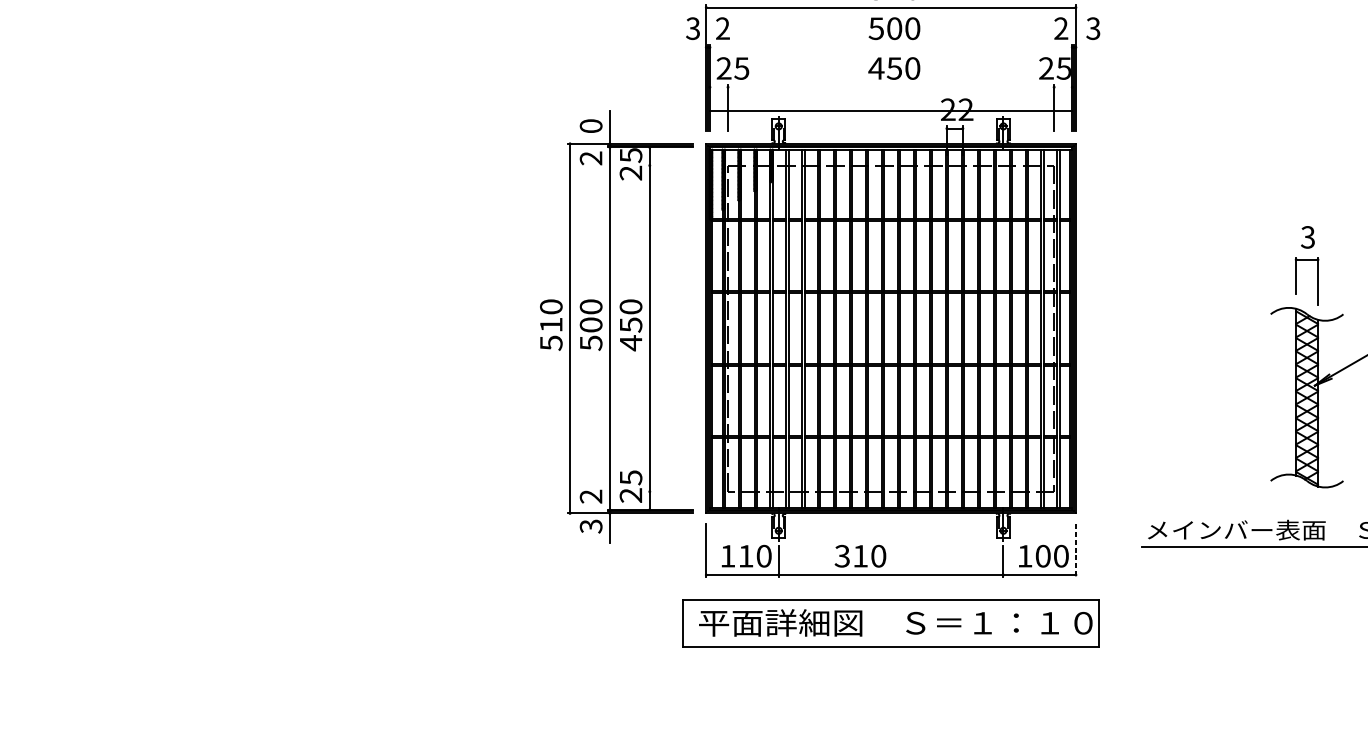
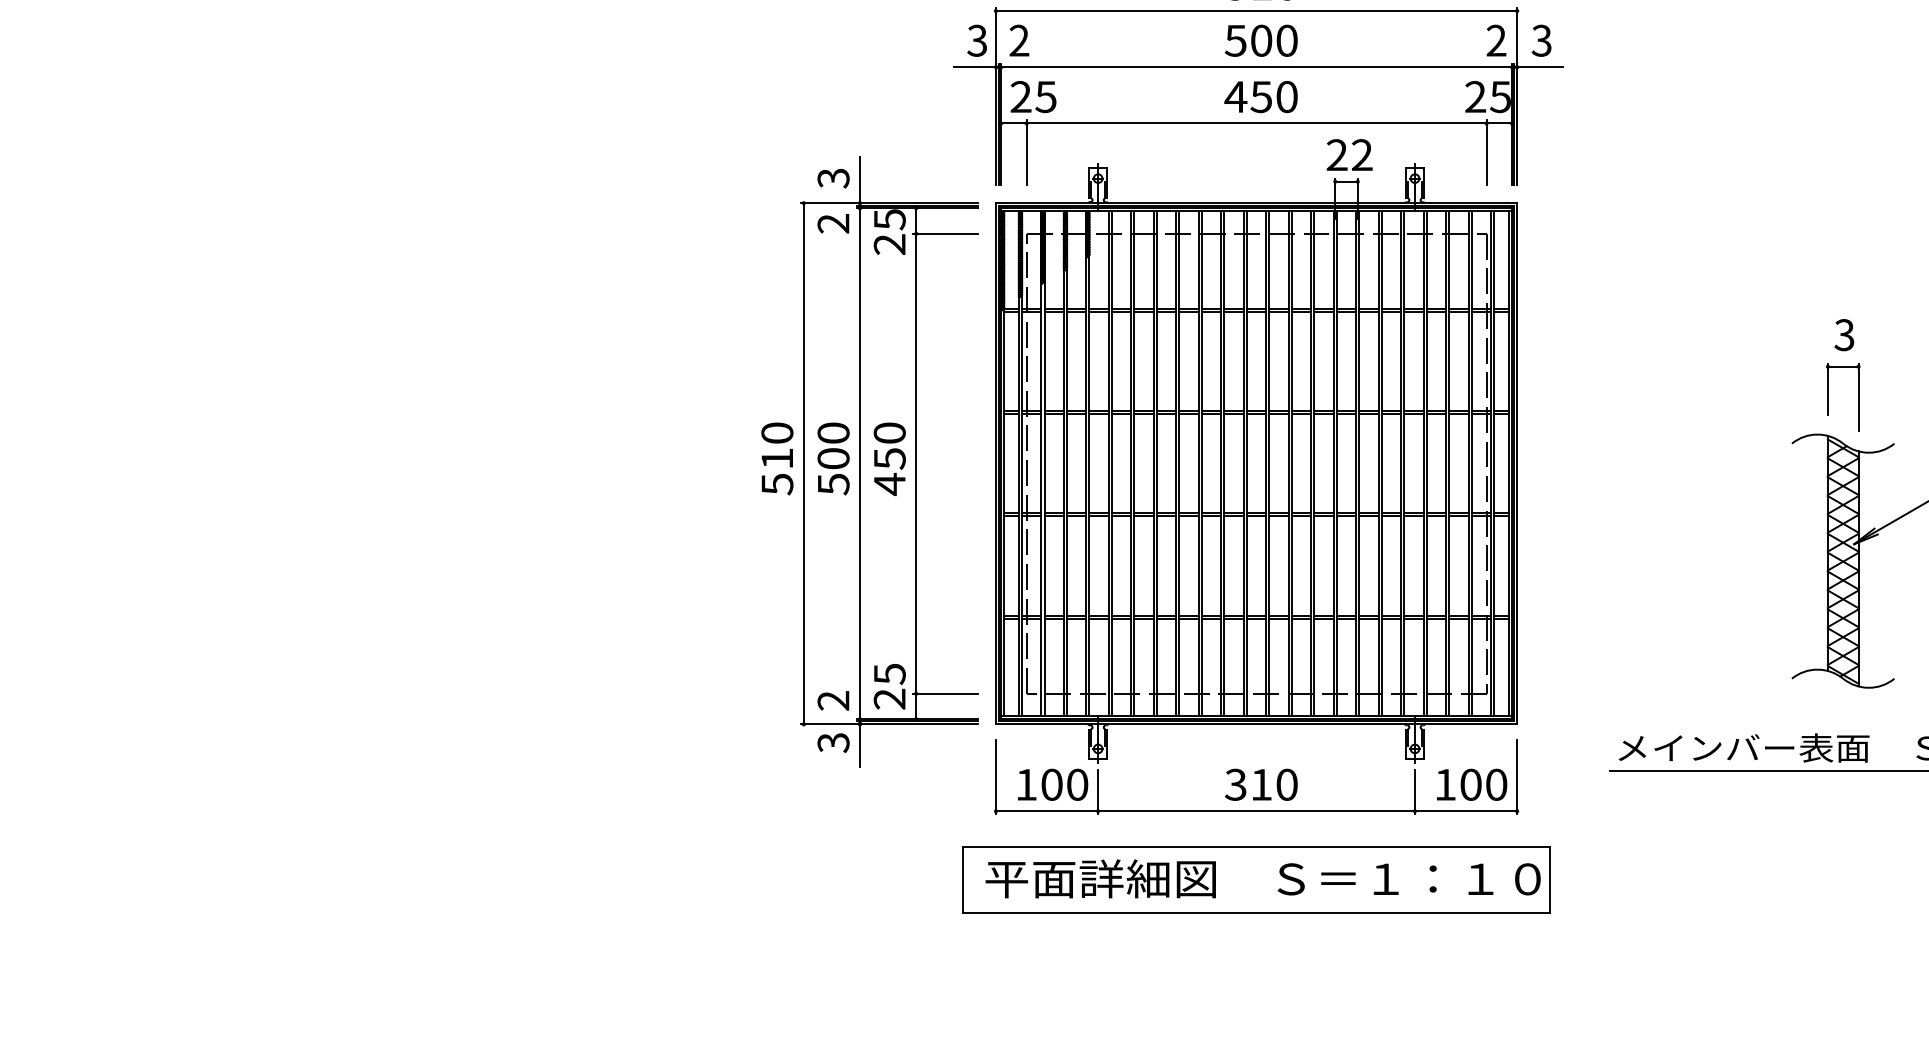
line: (891, 47) -> (1257, 67), added
line: (891, 110) -> (1256, 123), moved
text: (591, 126) -> (833, 178), 0 -> 3
line: (670, 165) -> (945, 233), added
line: (670, 491) -> (945, 693), added
line: (1076, 551) -> (1517, 777), dashed -> solid
text: (745, 556) -> (1051, 784), 110 -> 100
text: (860, 556) -> (1261, 784), moved

